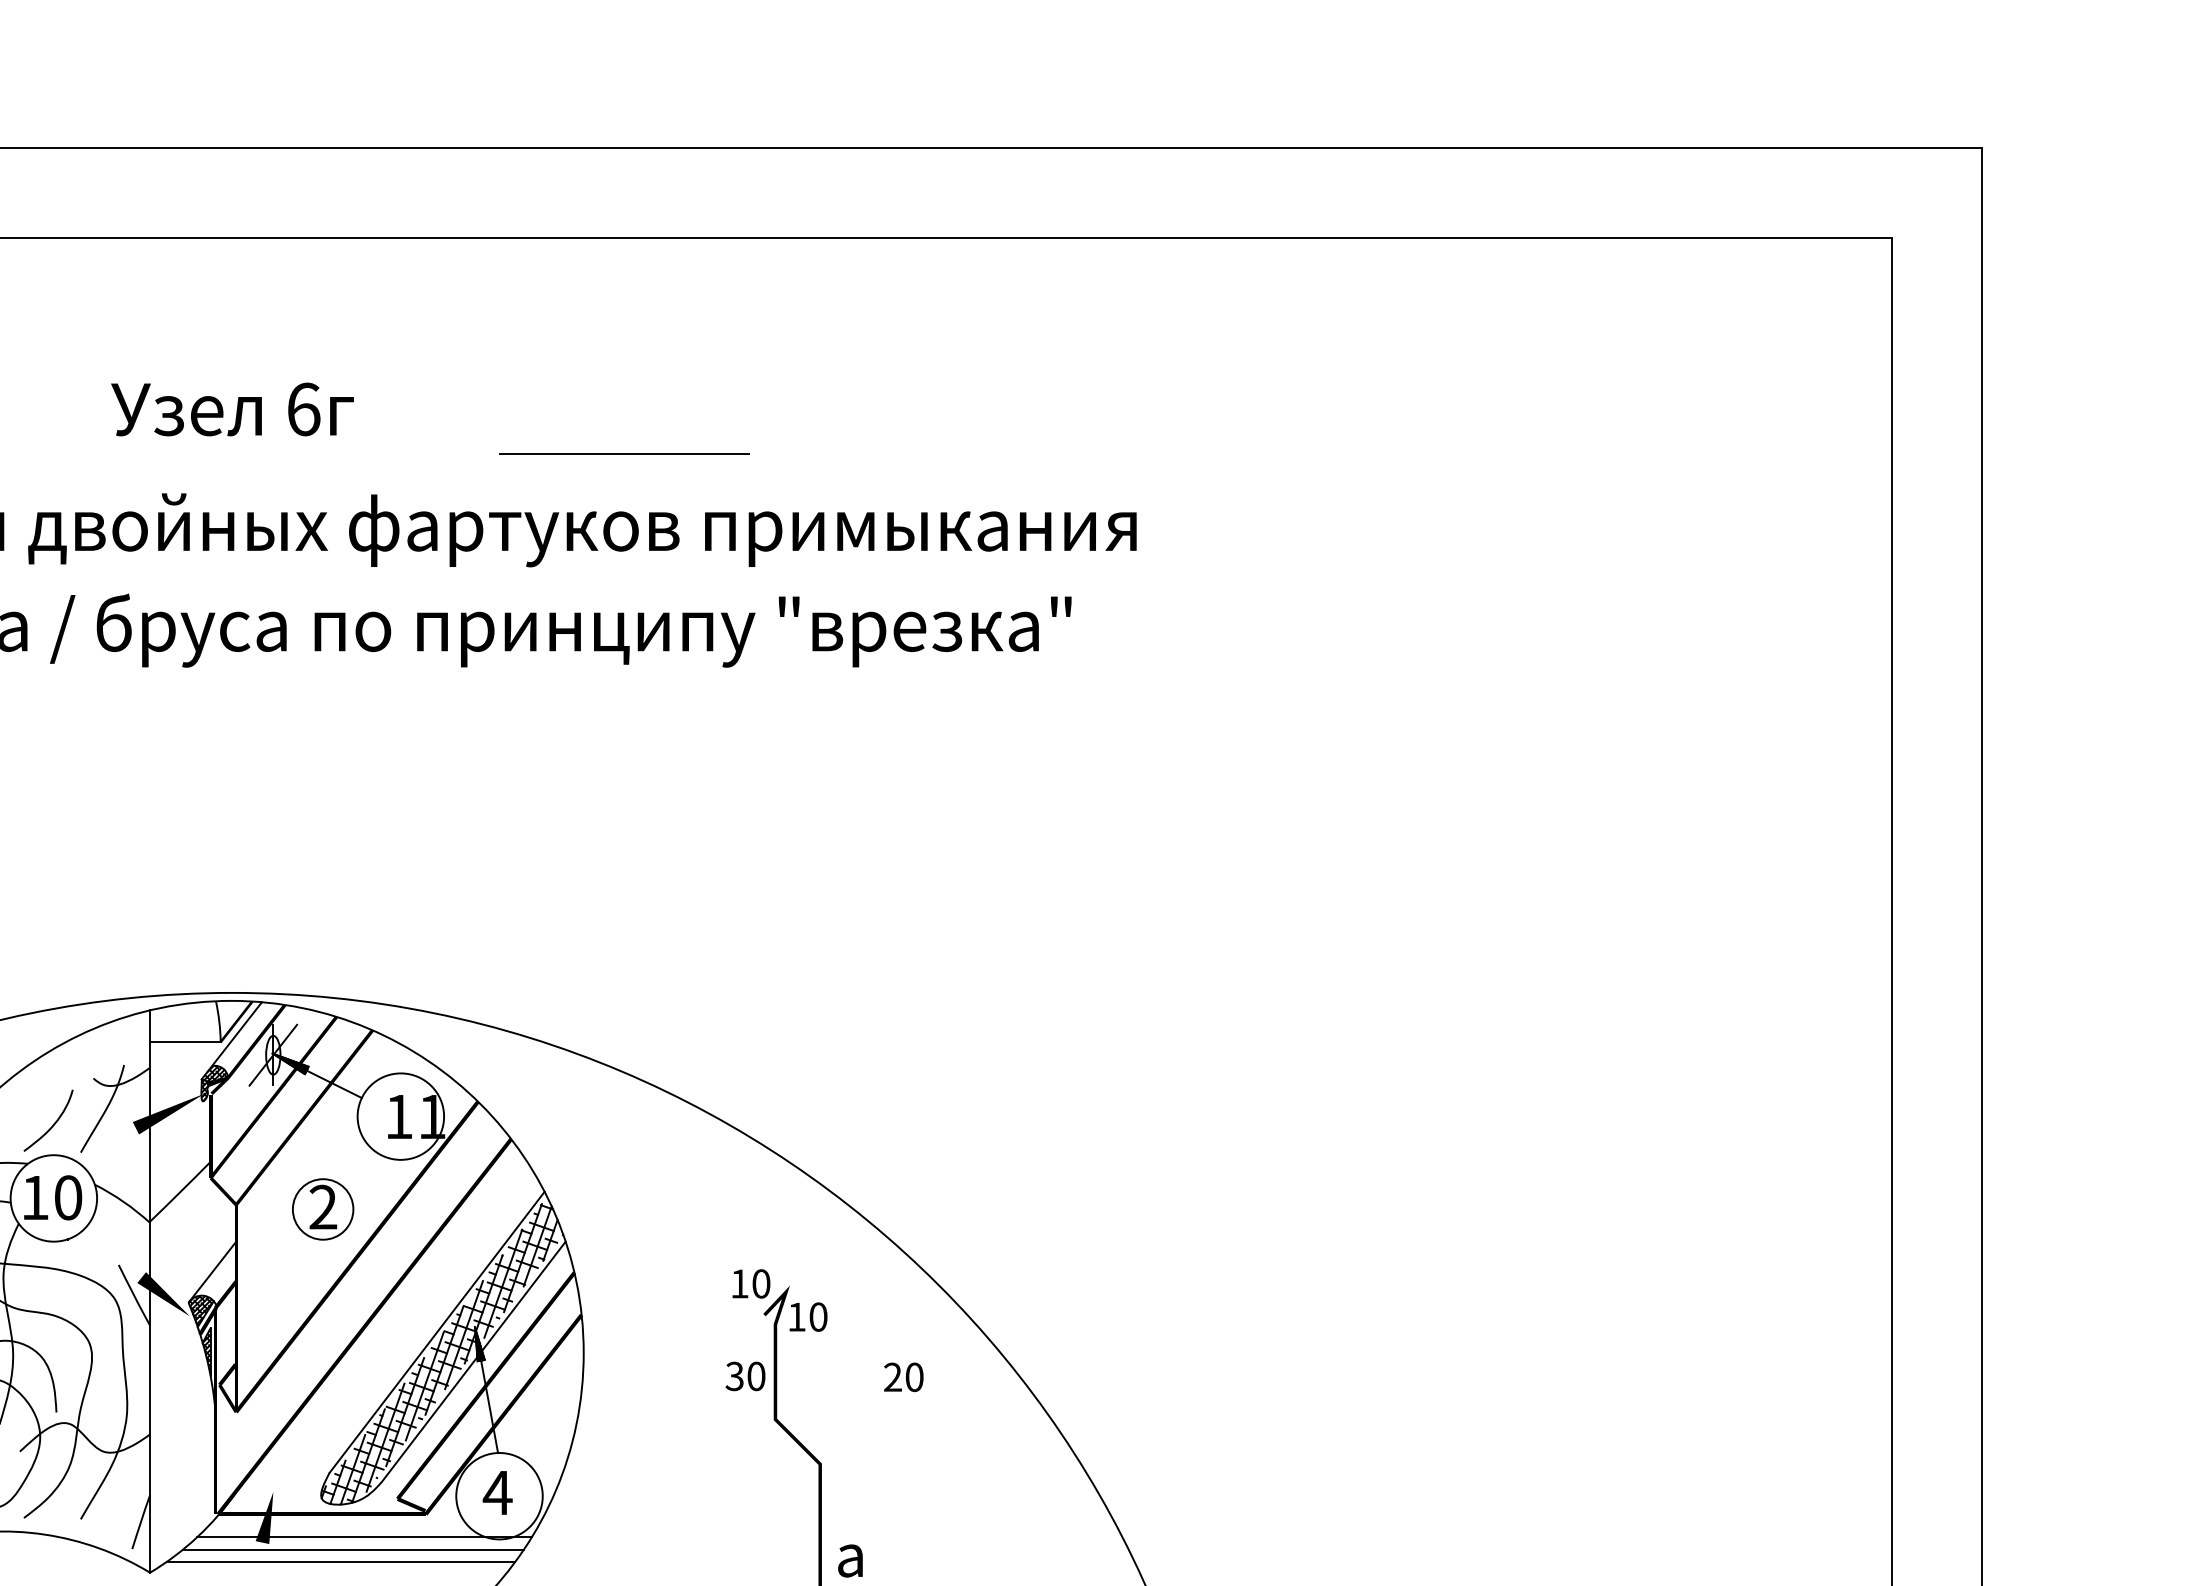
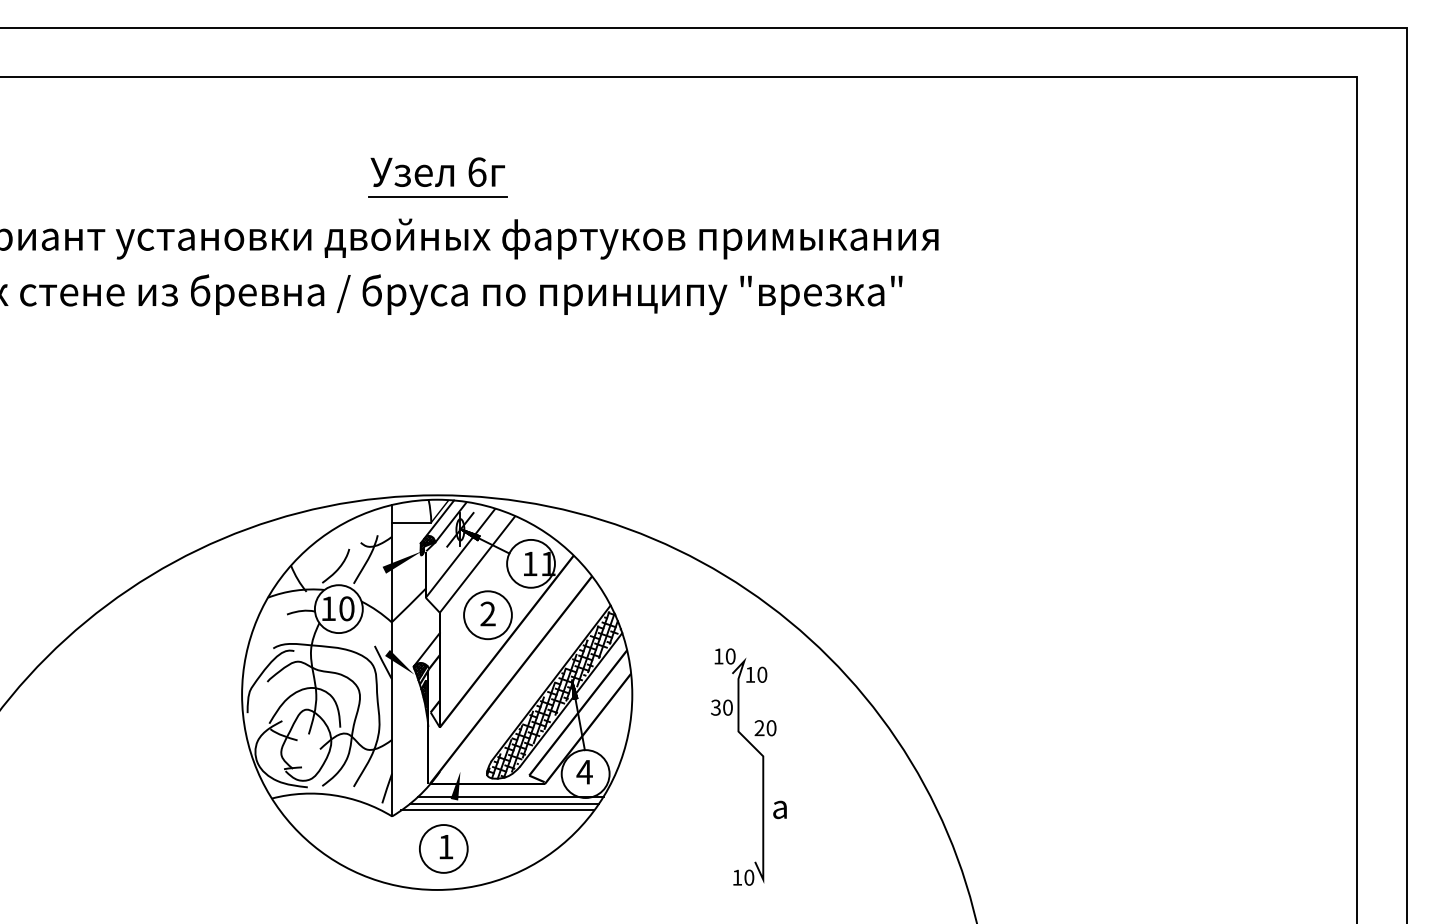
line: (623, 453) -> (437, 196), moved
circle: (322, 1209) -> (487, 615), size x1.43
text: (903, 1377) -> (765, 728), moved

